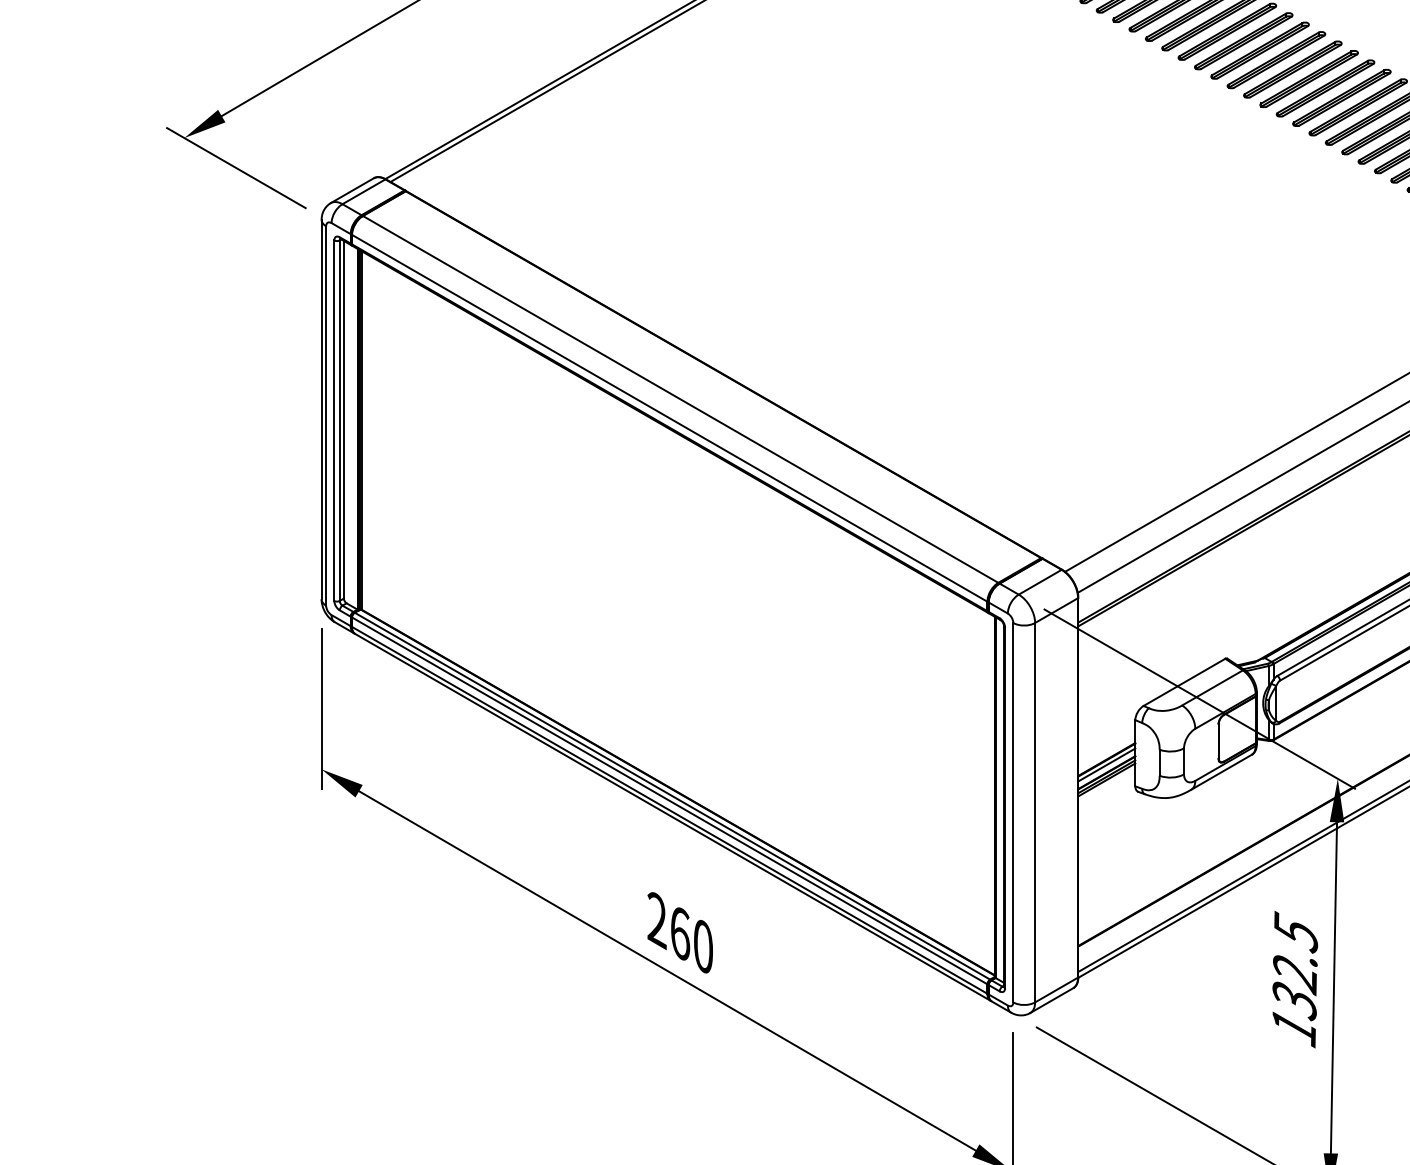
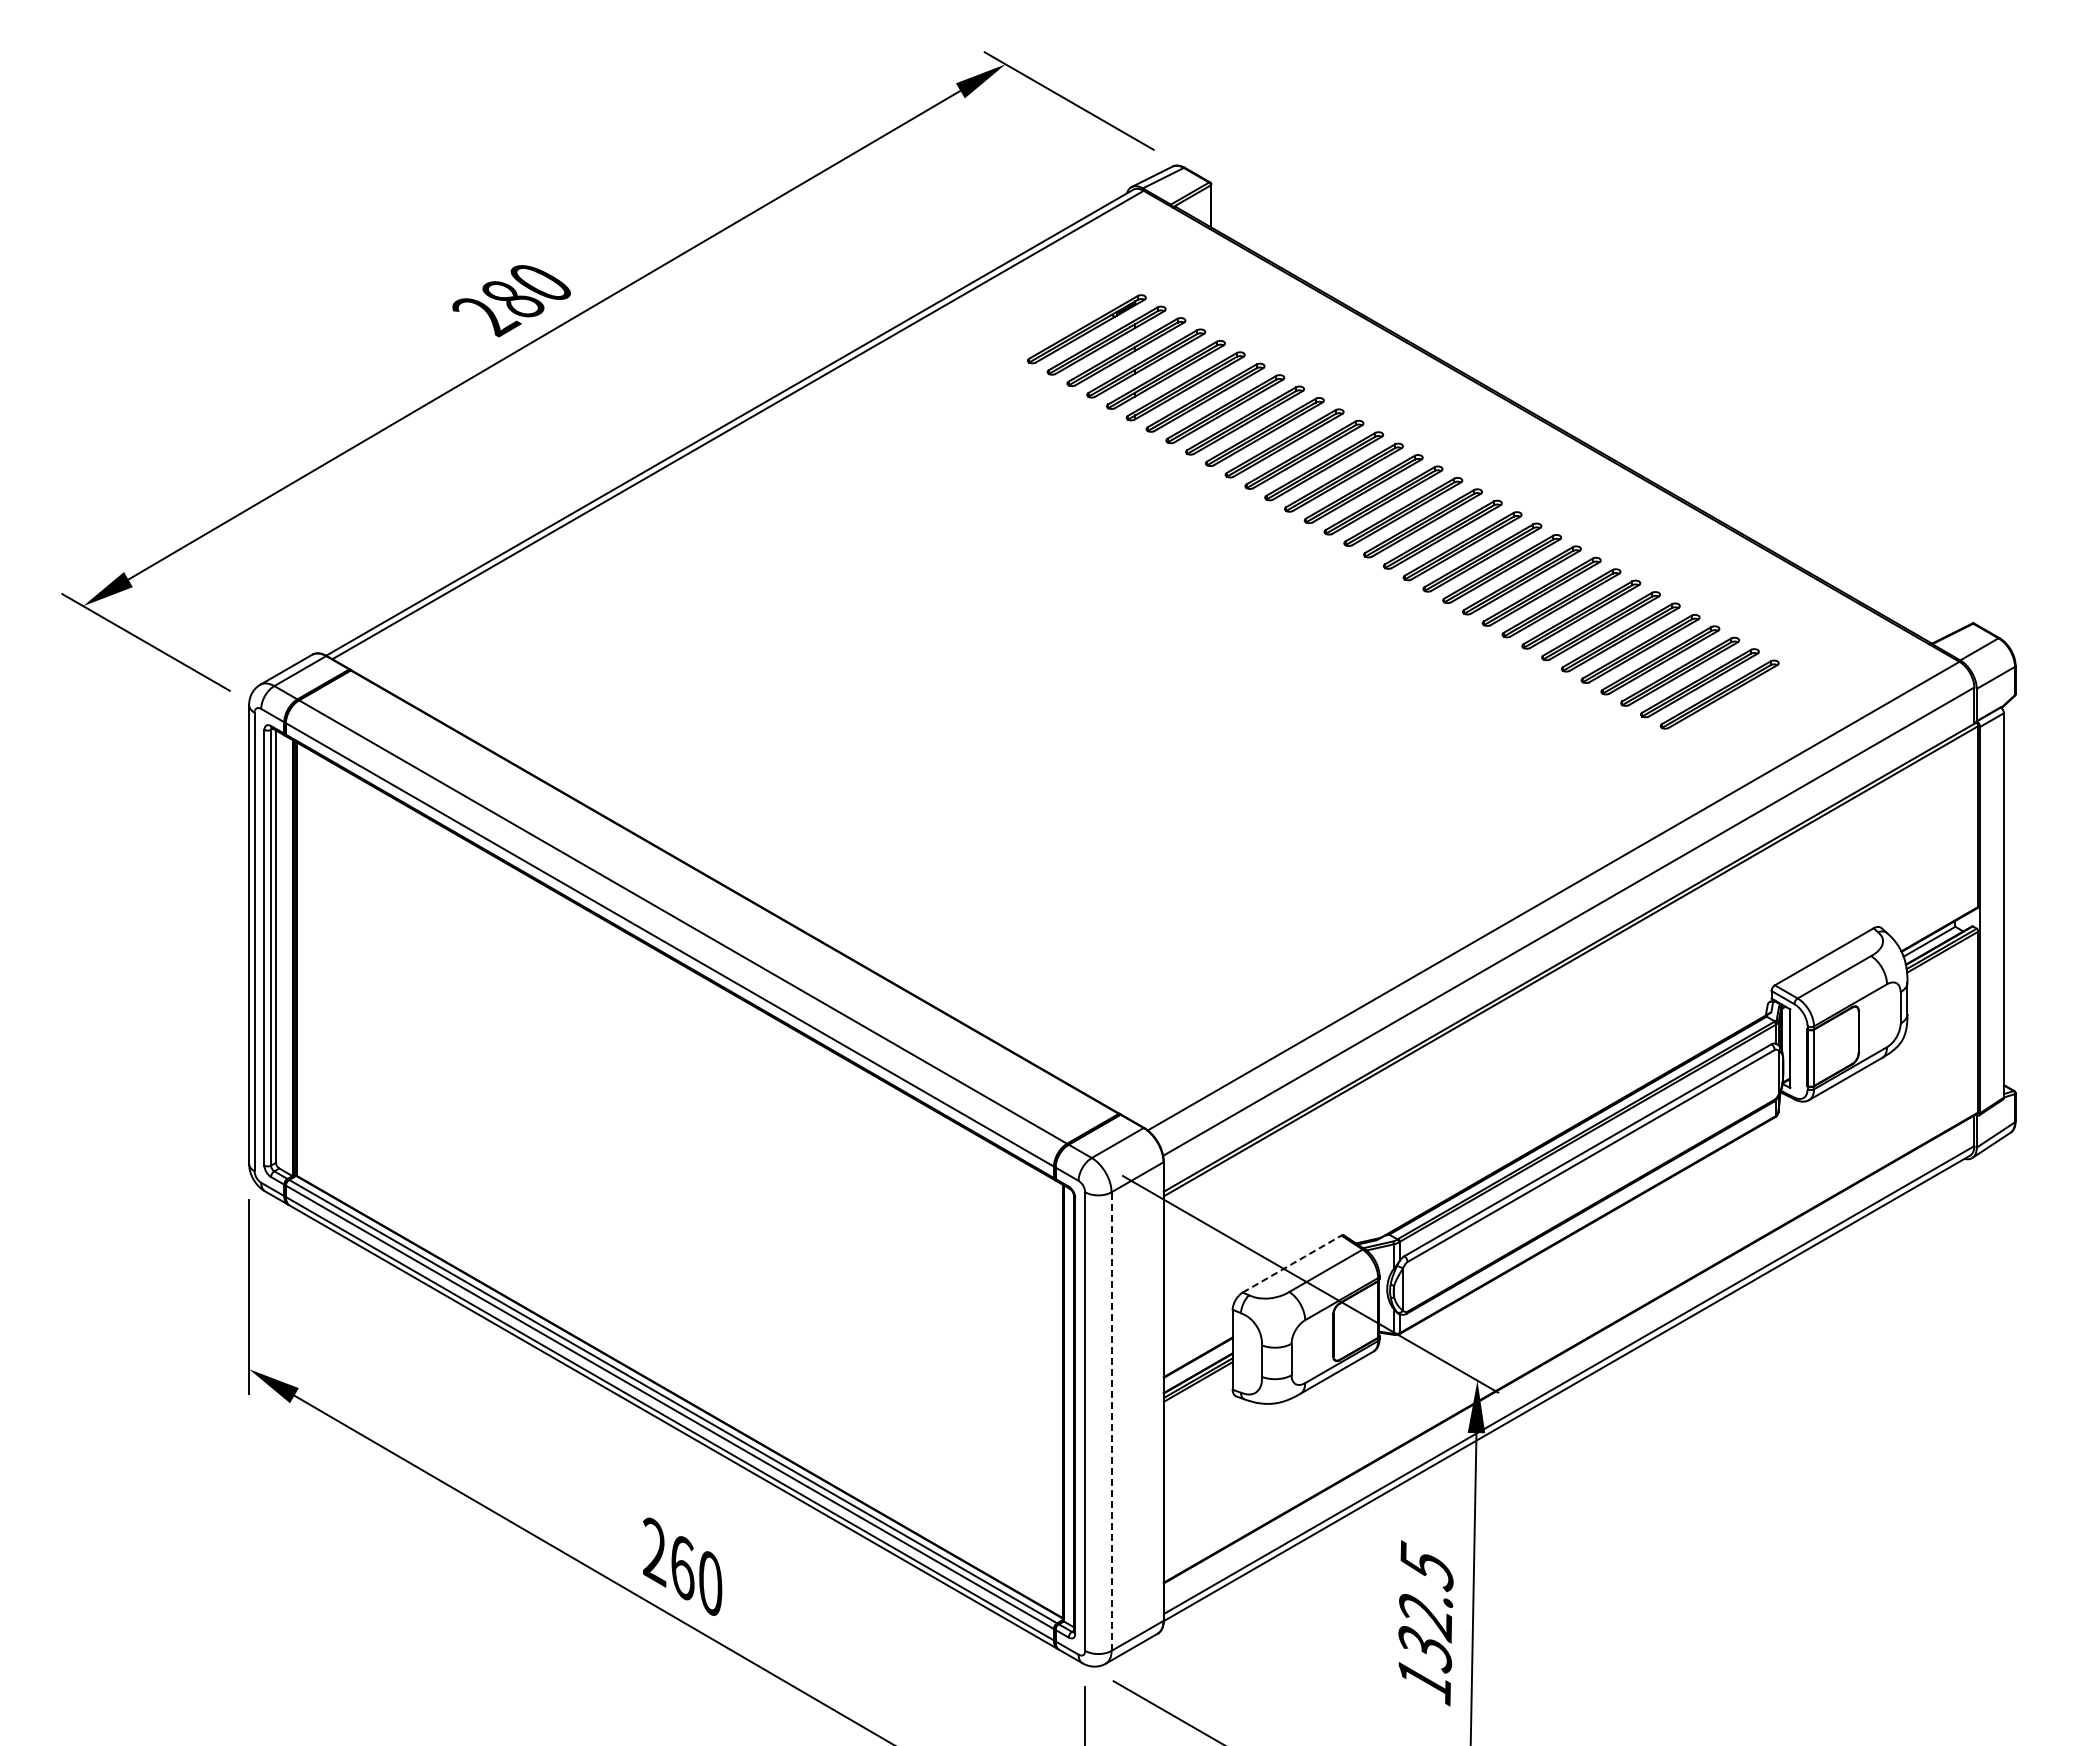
line: (1184, 681) -> (1292, 1263), solid -> dashed
line: (1106, 764) -> (1197, 1363), removed
line: (1035, 812) -> (1111, 1421), solid -> dashed

